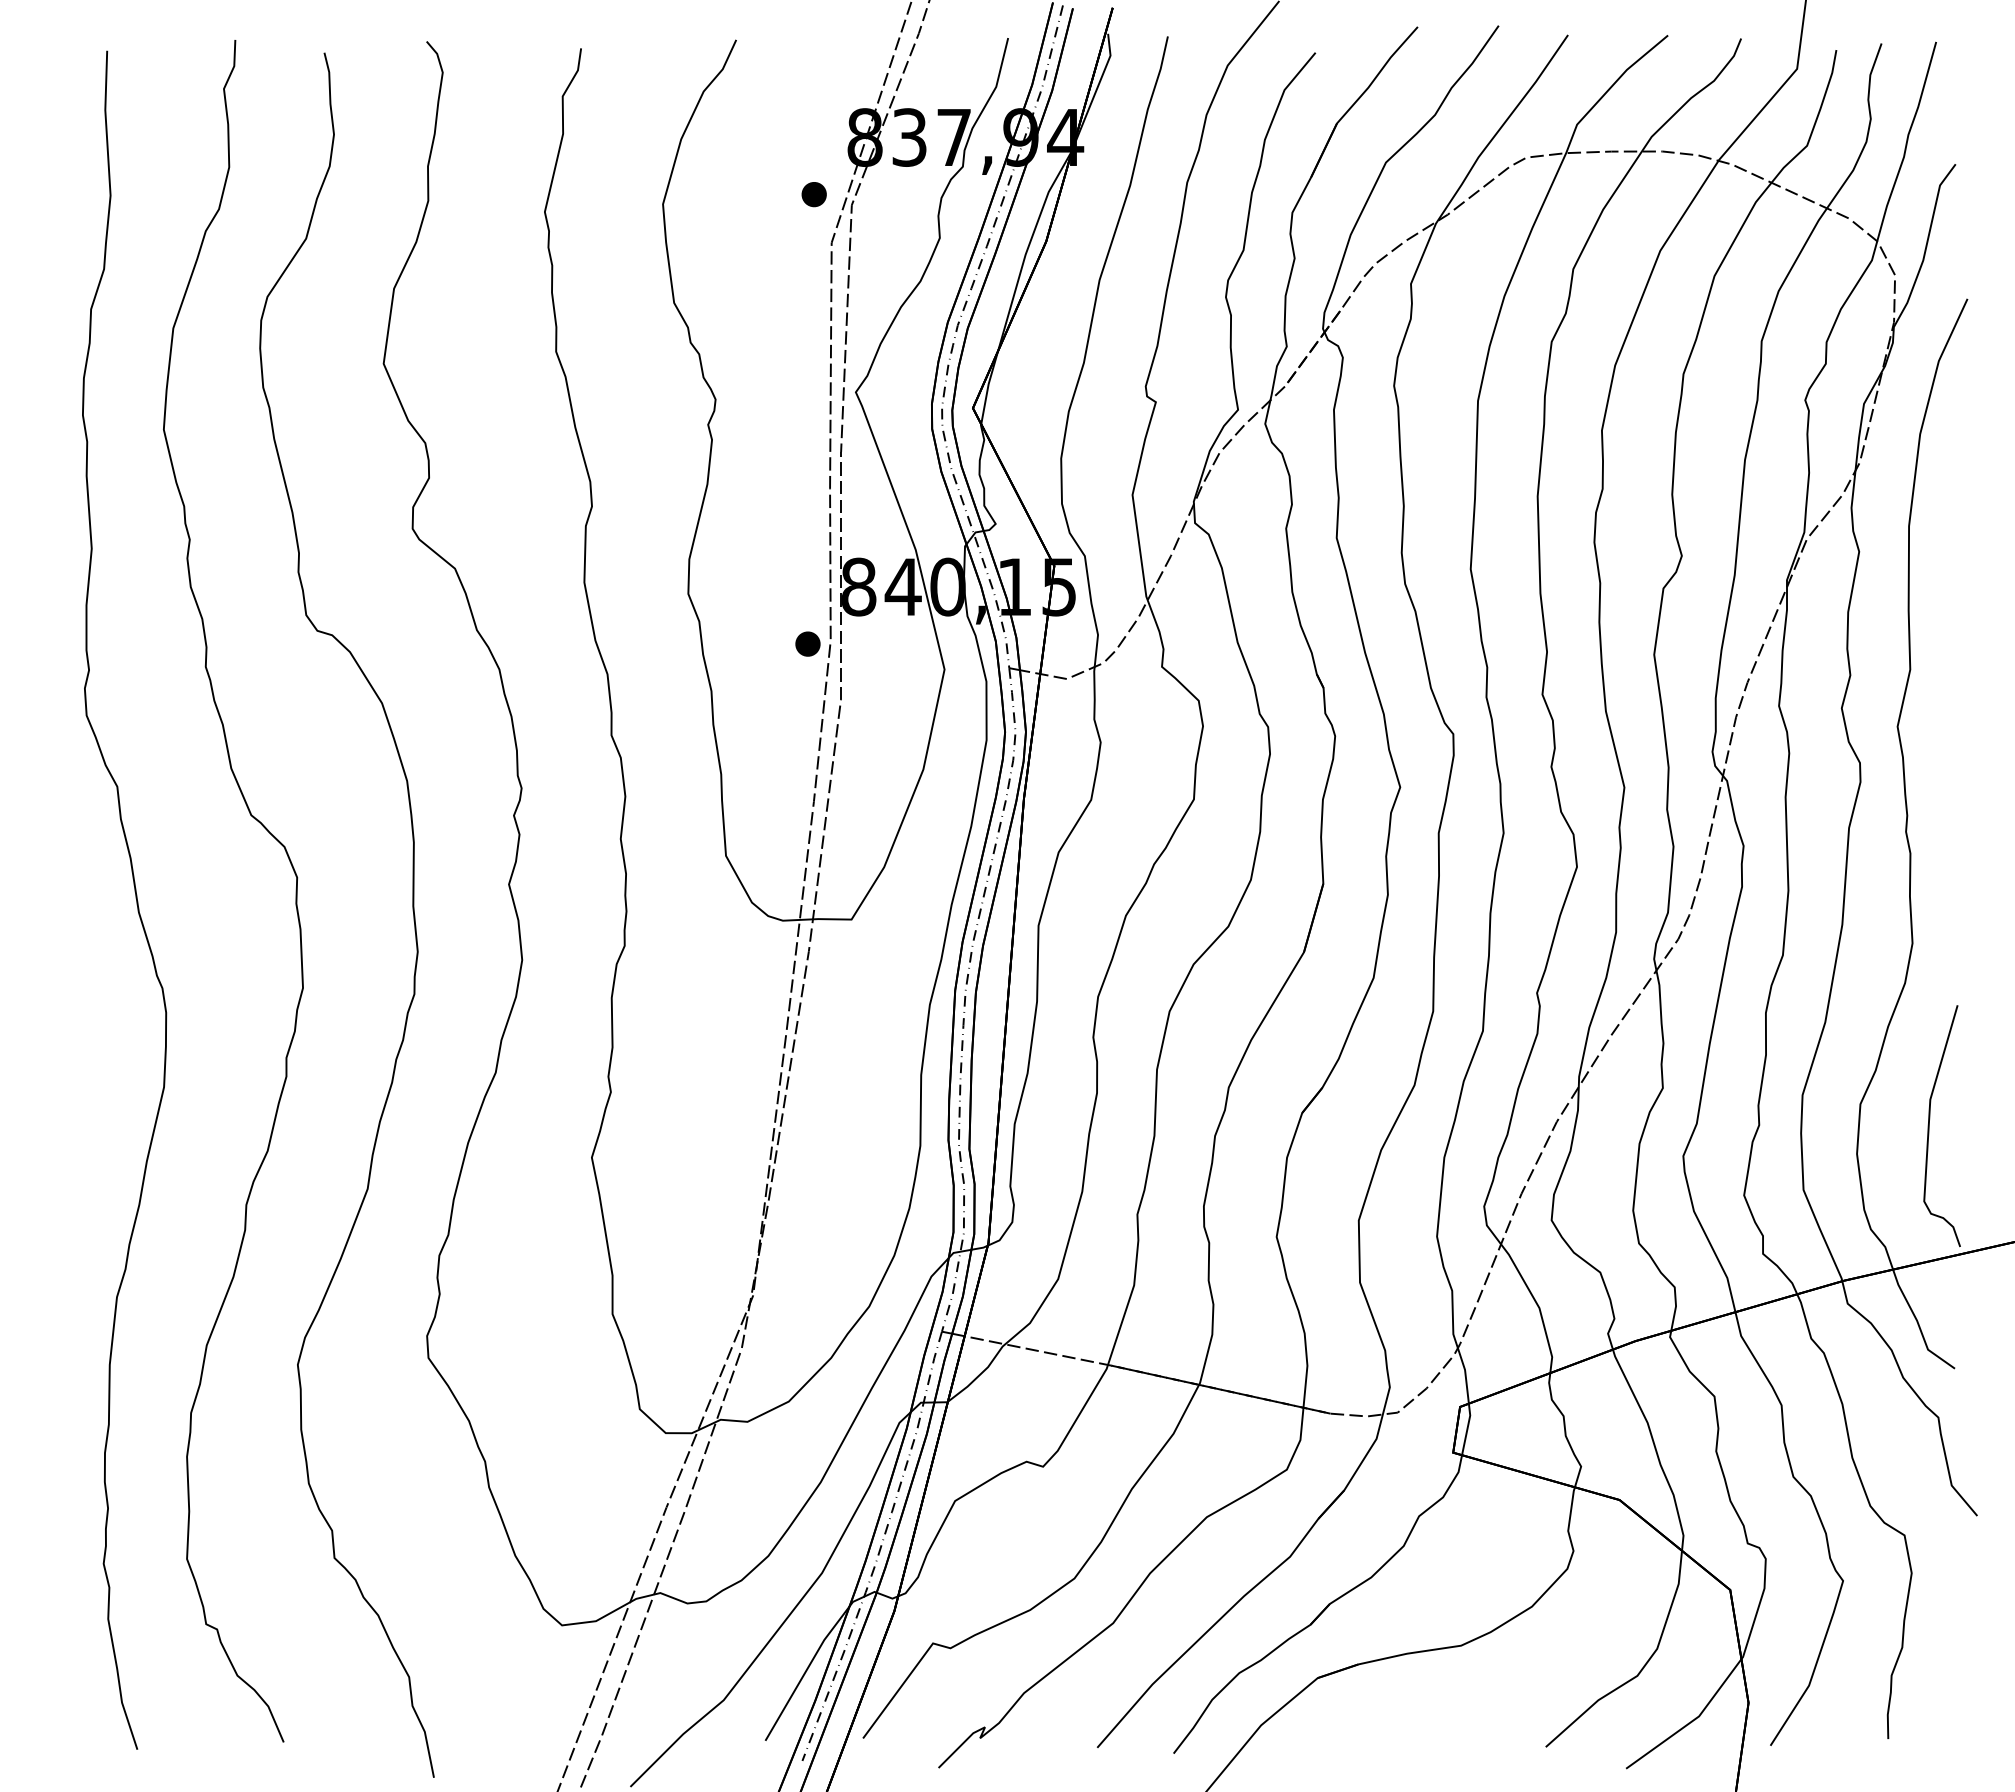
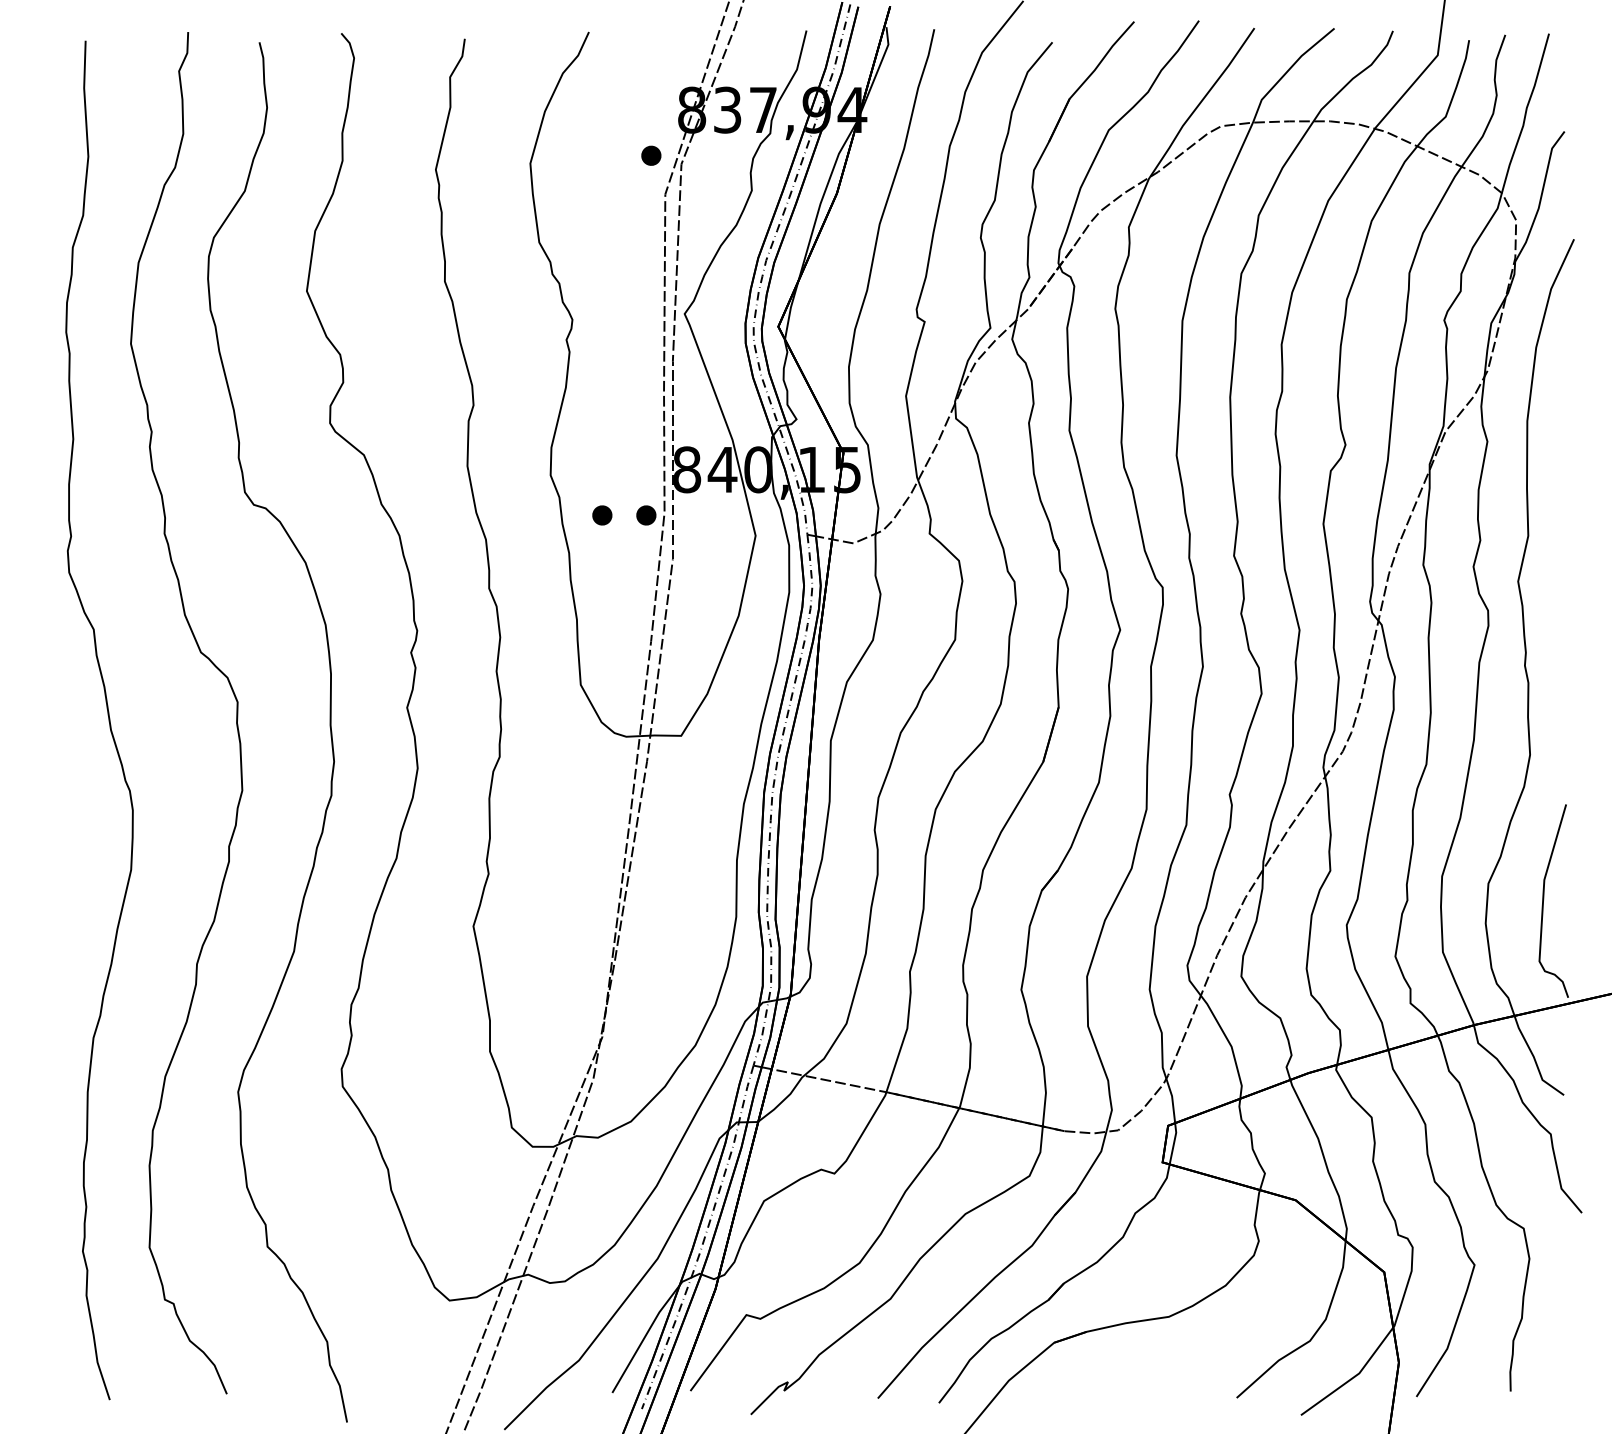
part: (752, 643) -> (601, 514), added

